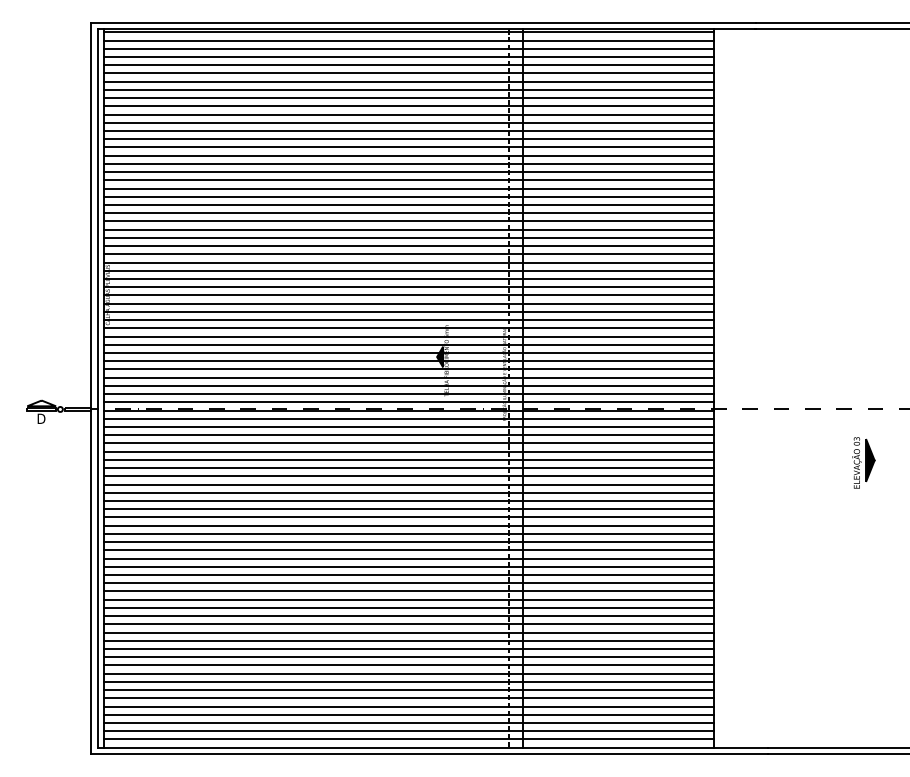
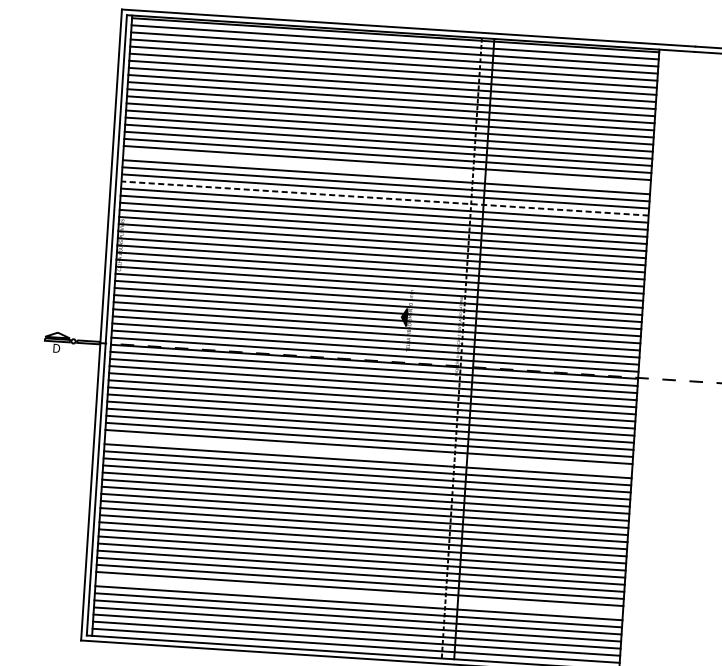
line: (408, 188) -> (386, 170), removed
line: (408, 221) -> (384, 198), solid -> dashed
line: (408, 517) -> (368, 454), removed
line: (408, 681) -> (358, 595), removed

